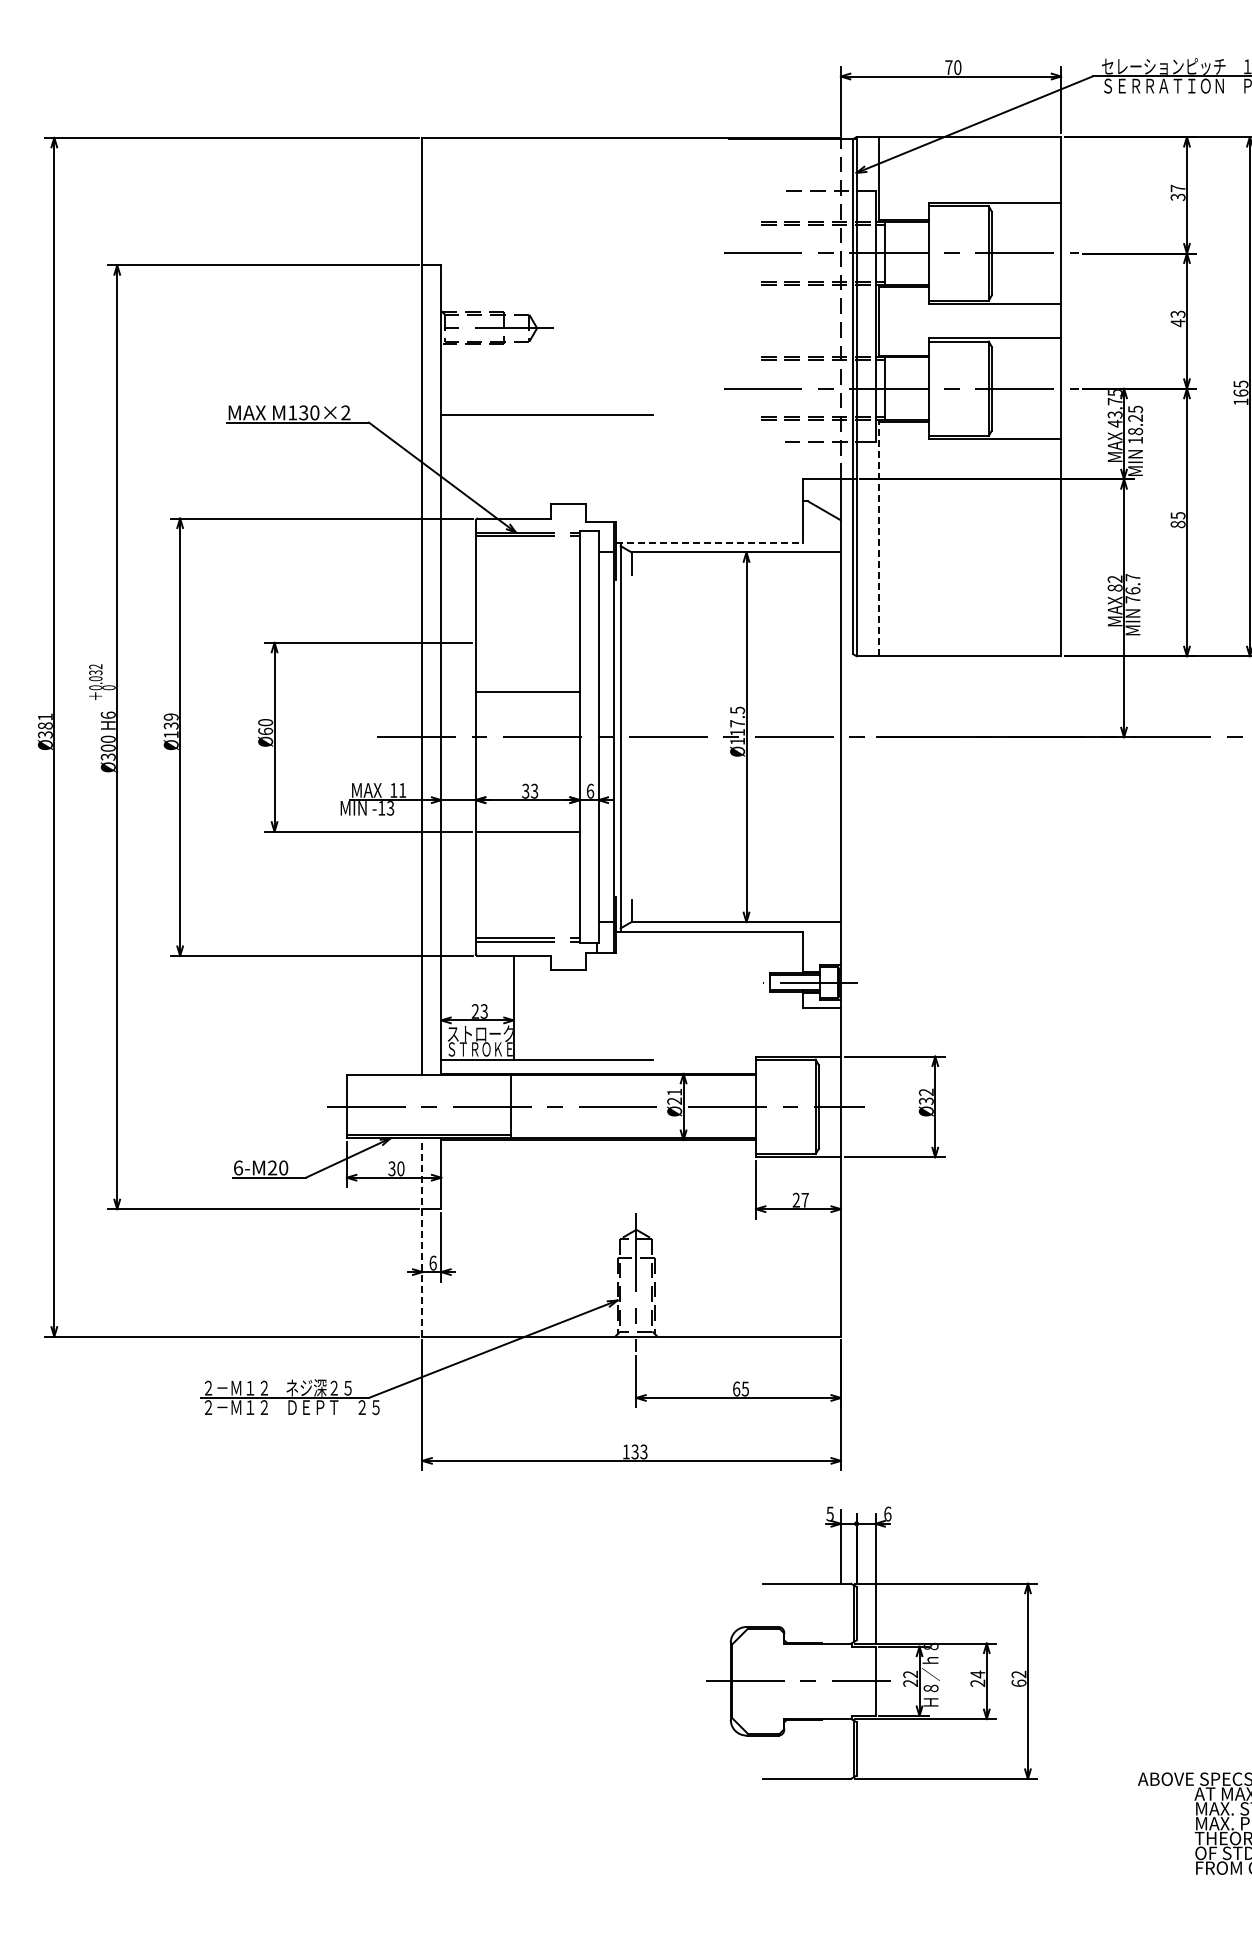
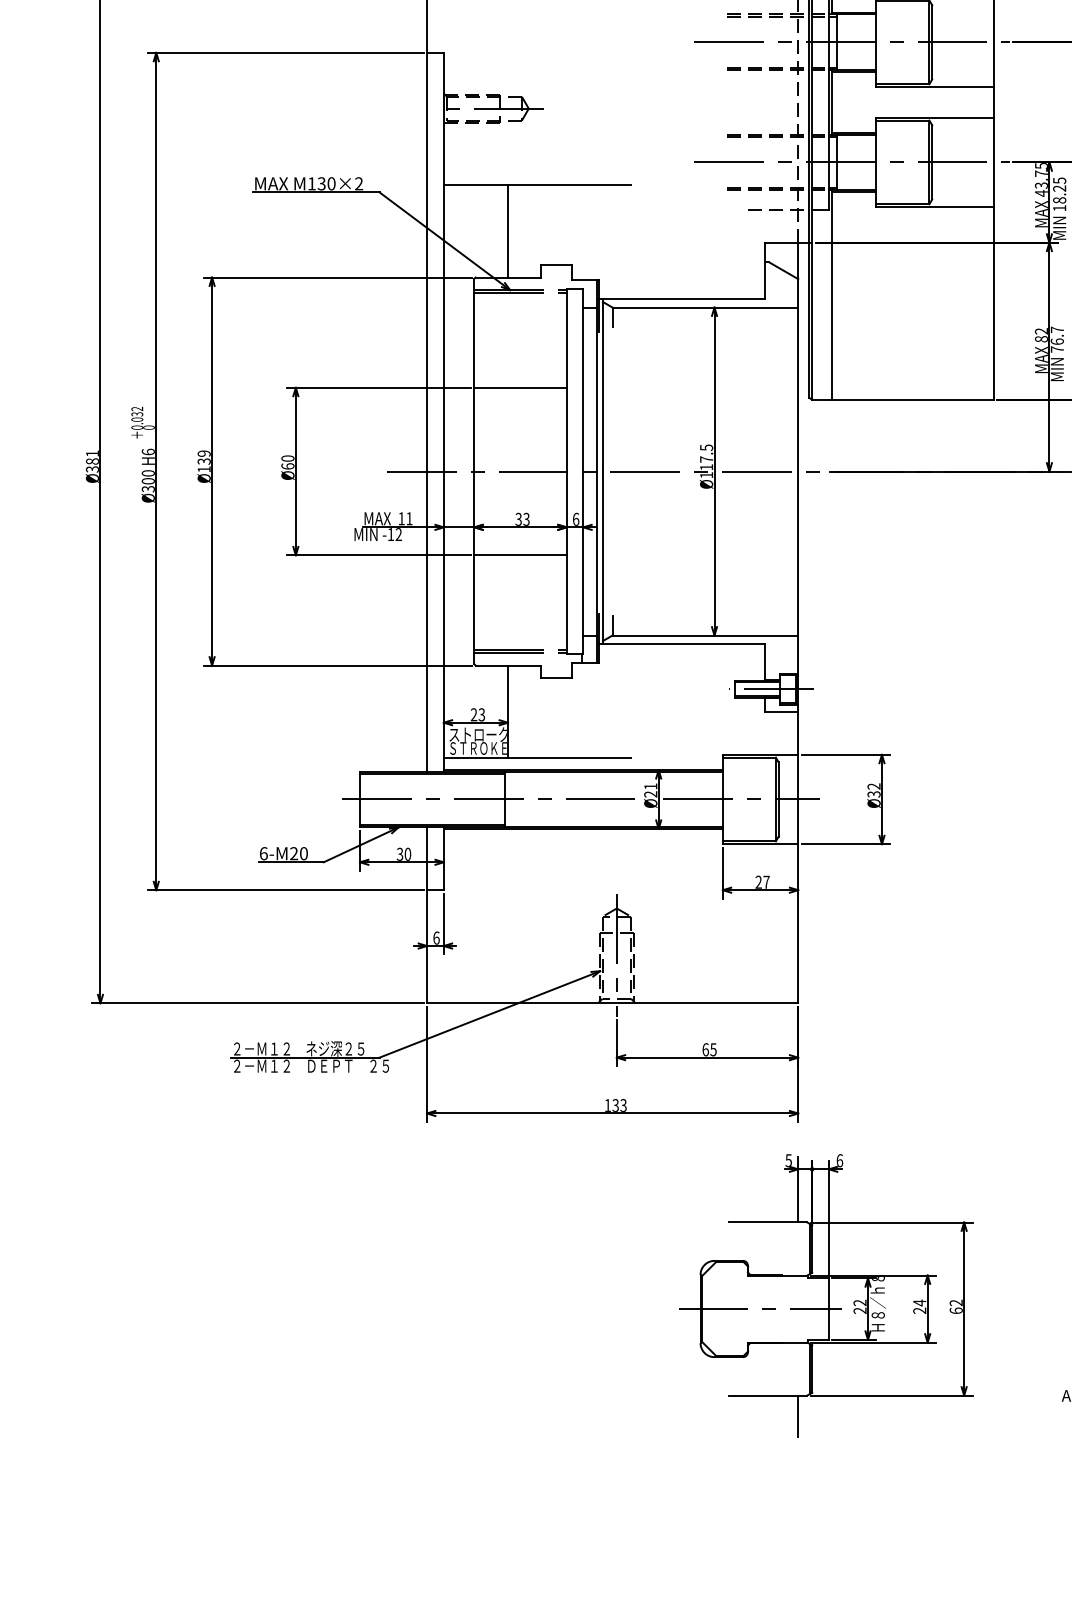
line: (513, 466) -> (507, 231), added
line: (878, 538) -> (831, 295), dashed -> solid
line: (709, 542) -> (681, 298), dashed -> solid
line: (527, 691) -> (520, 387), moved
text: (390, 808) -> (398, 534), -13 -> -12
line: (428, 1078) -> (432, 774), added
line: (422, 1236) -> (427, 914), dashed -> solid
line: (840, 1801) -> (797, 1415), added

